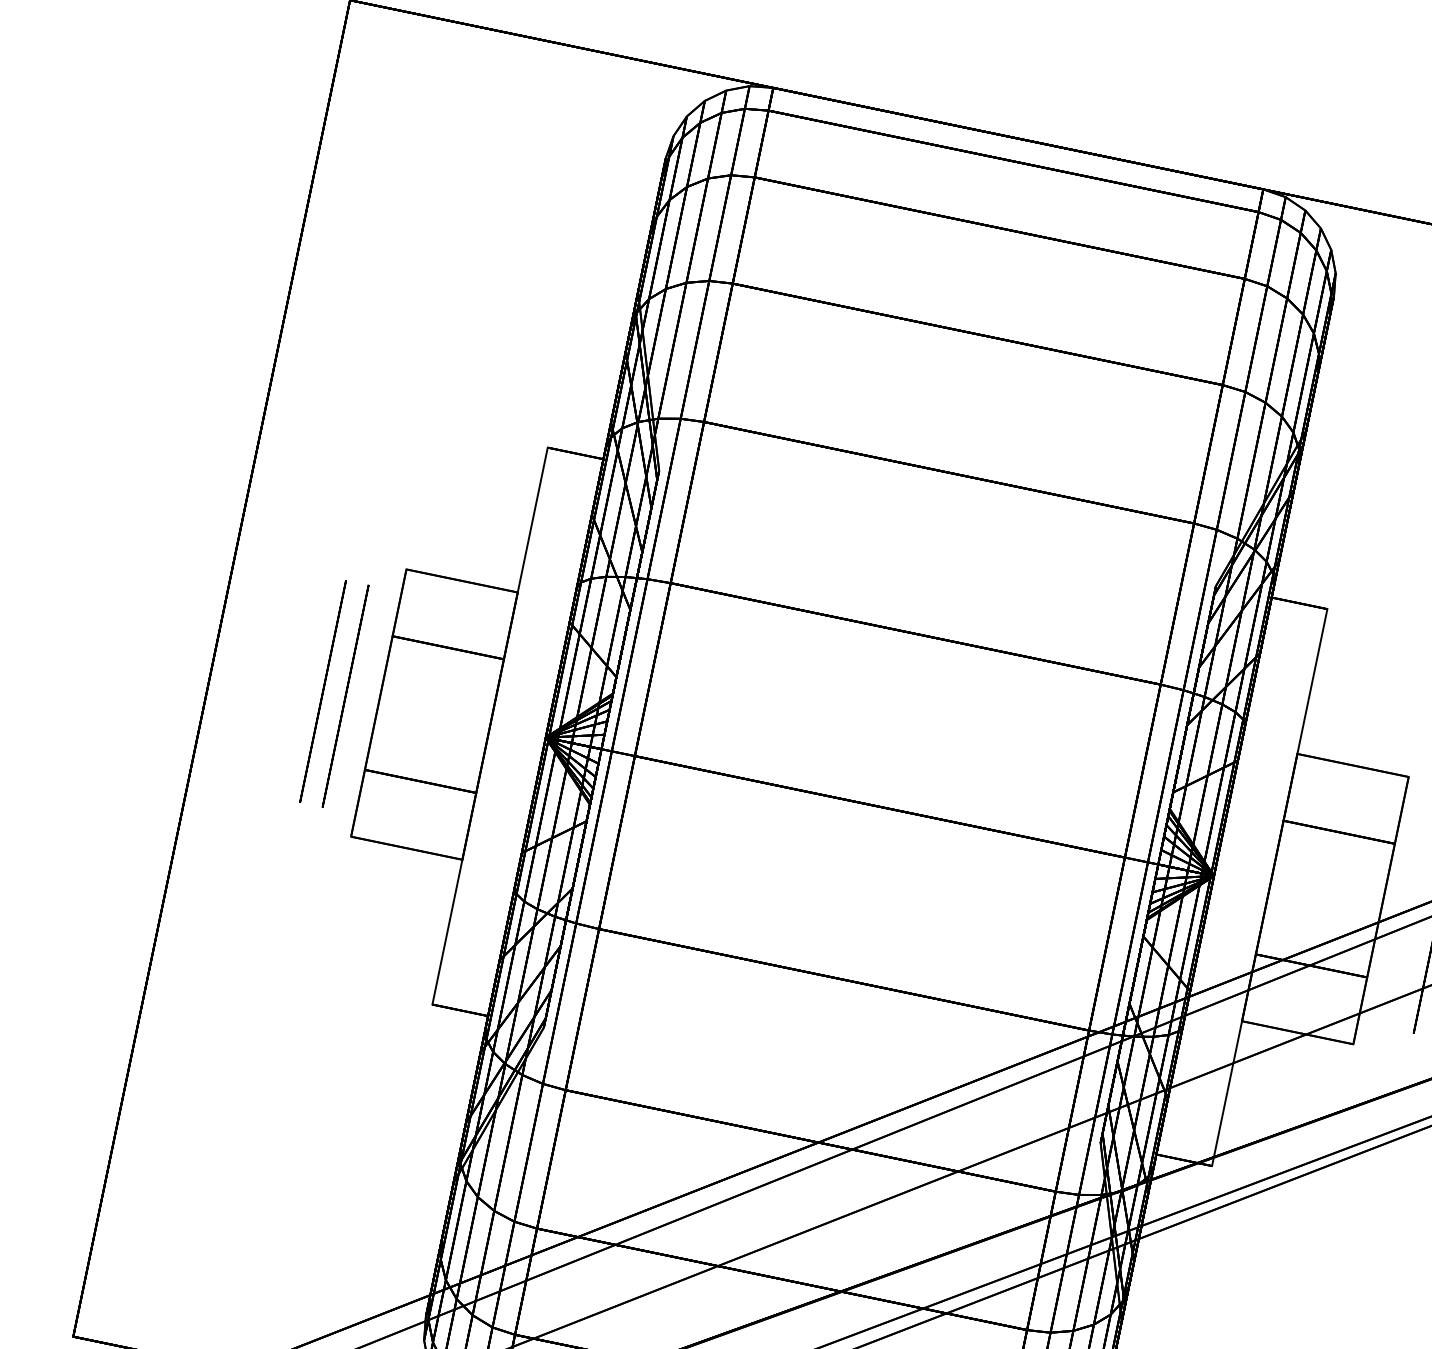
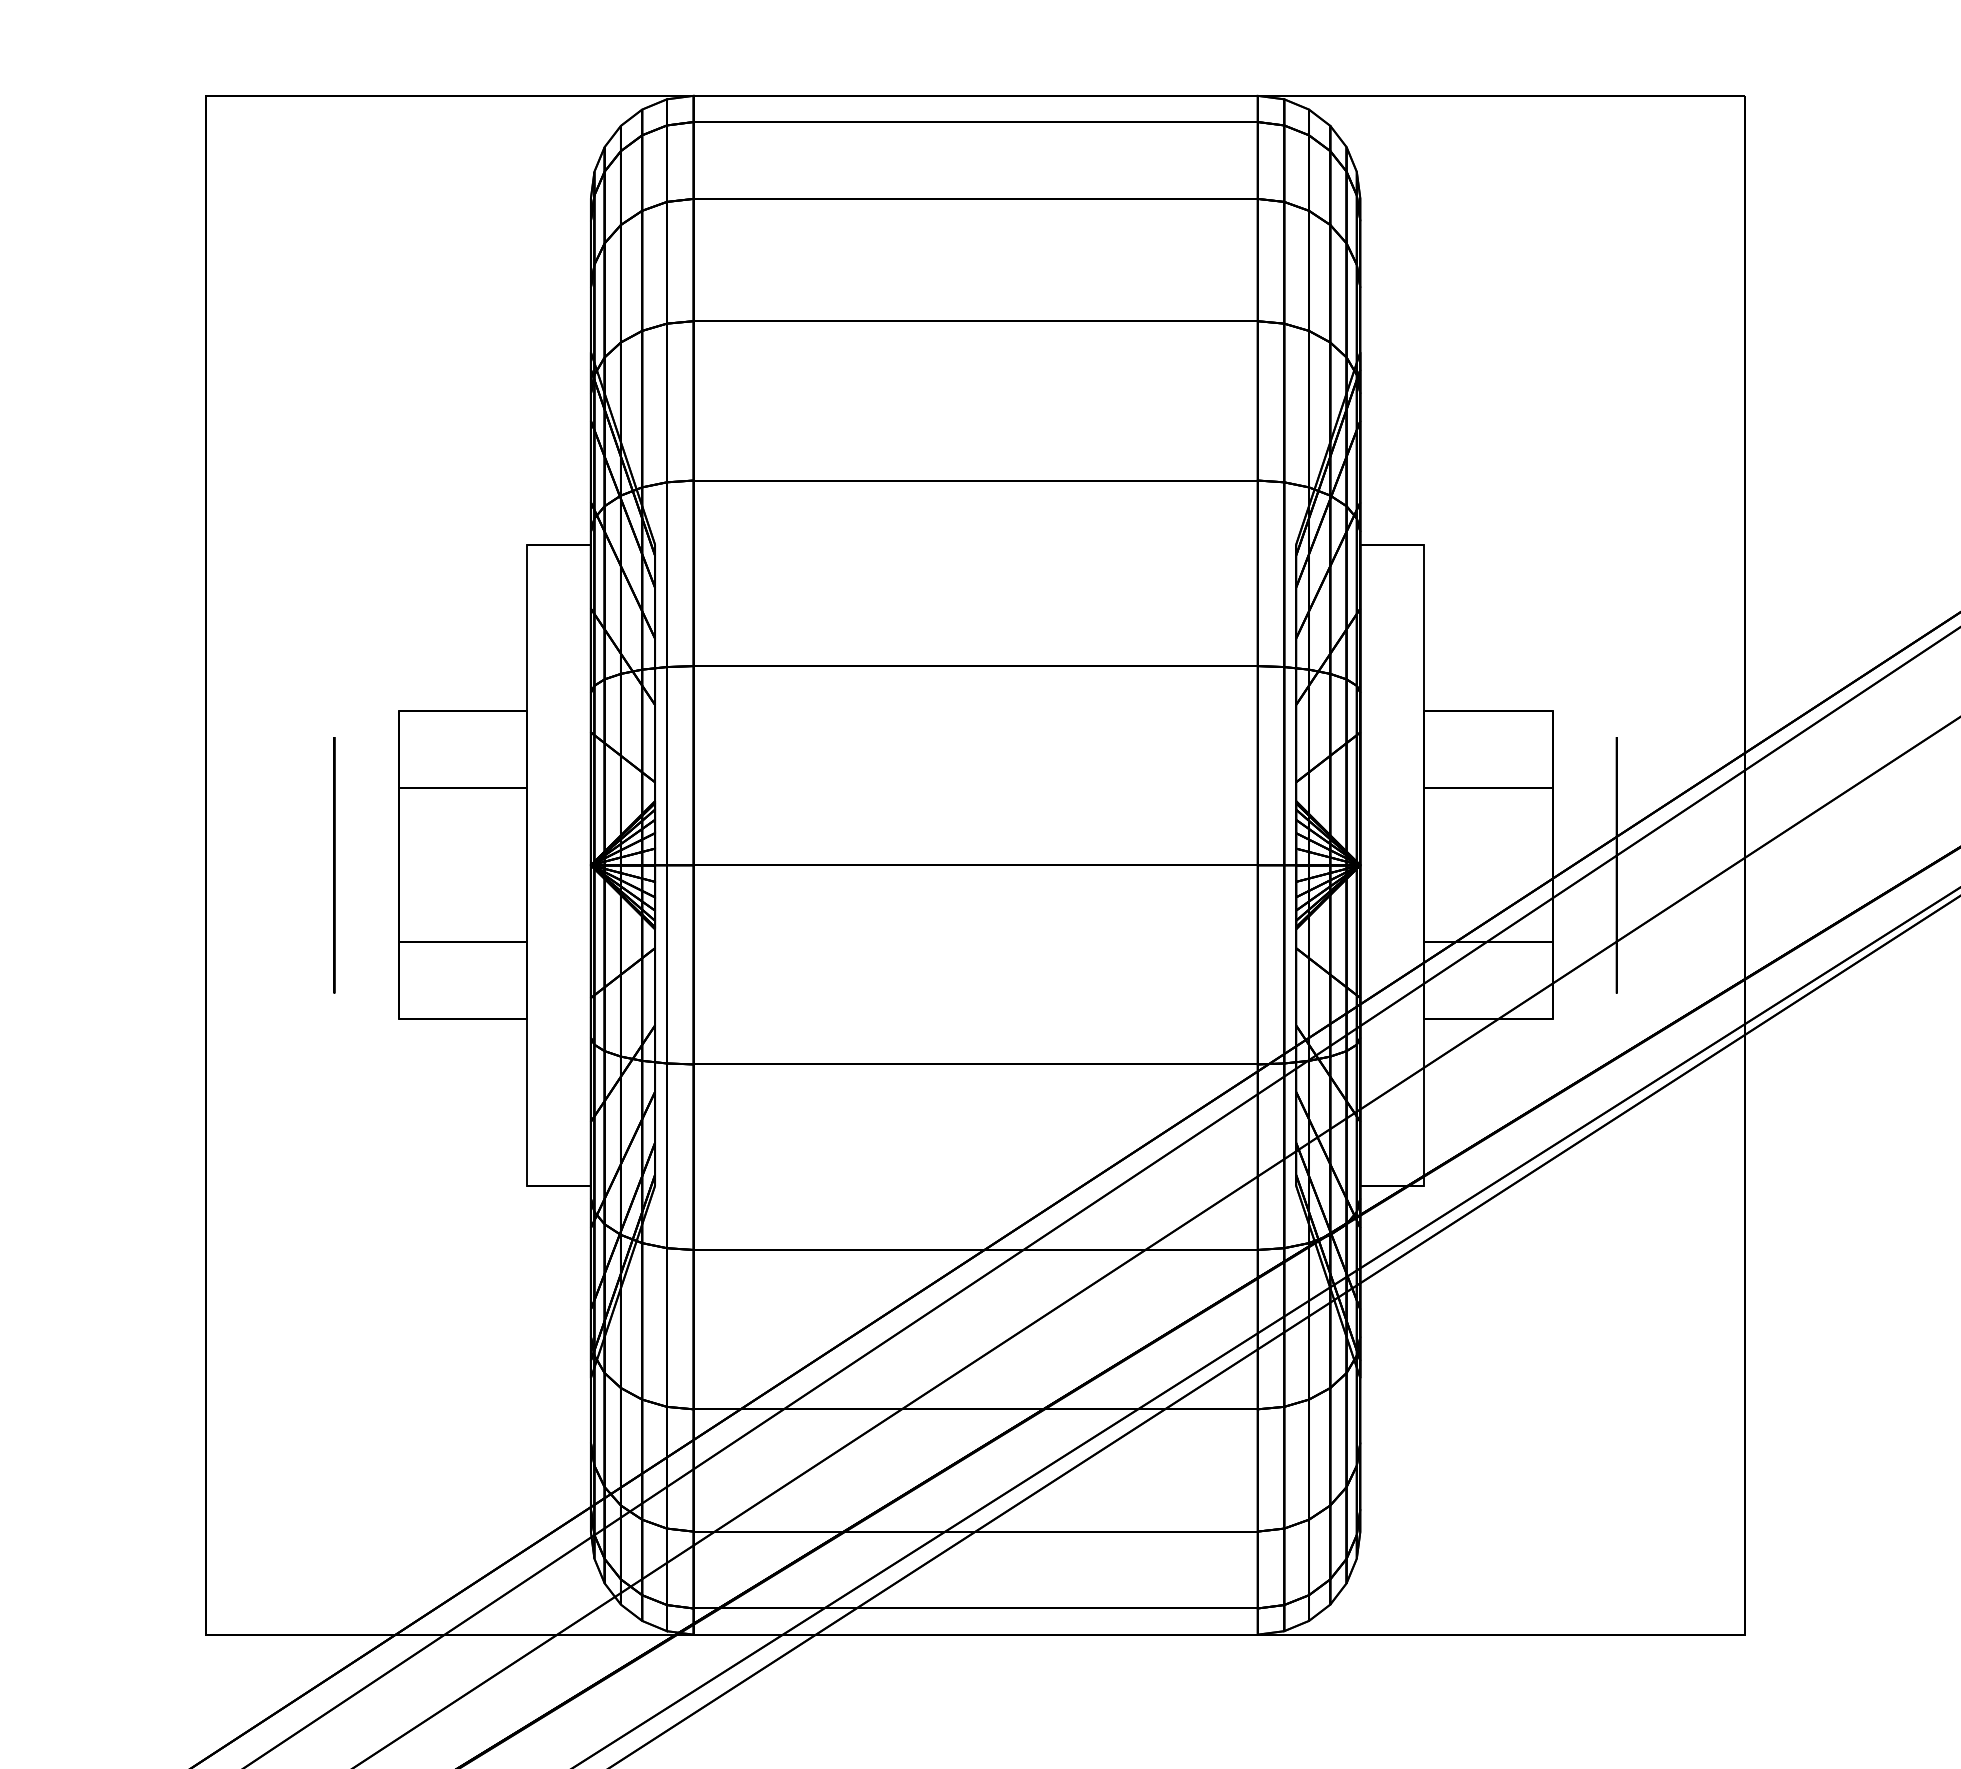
circle: (345, 696) -> (360, 865), removed

